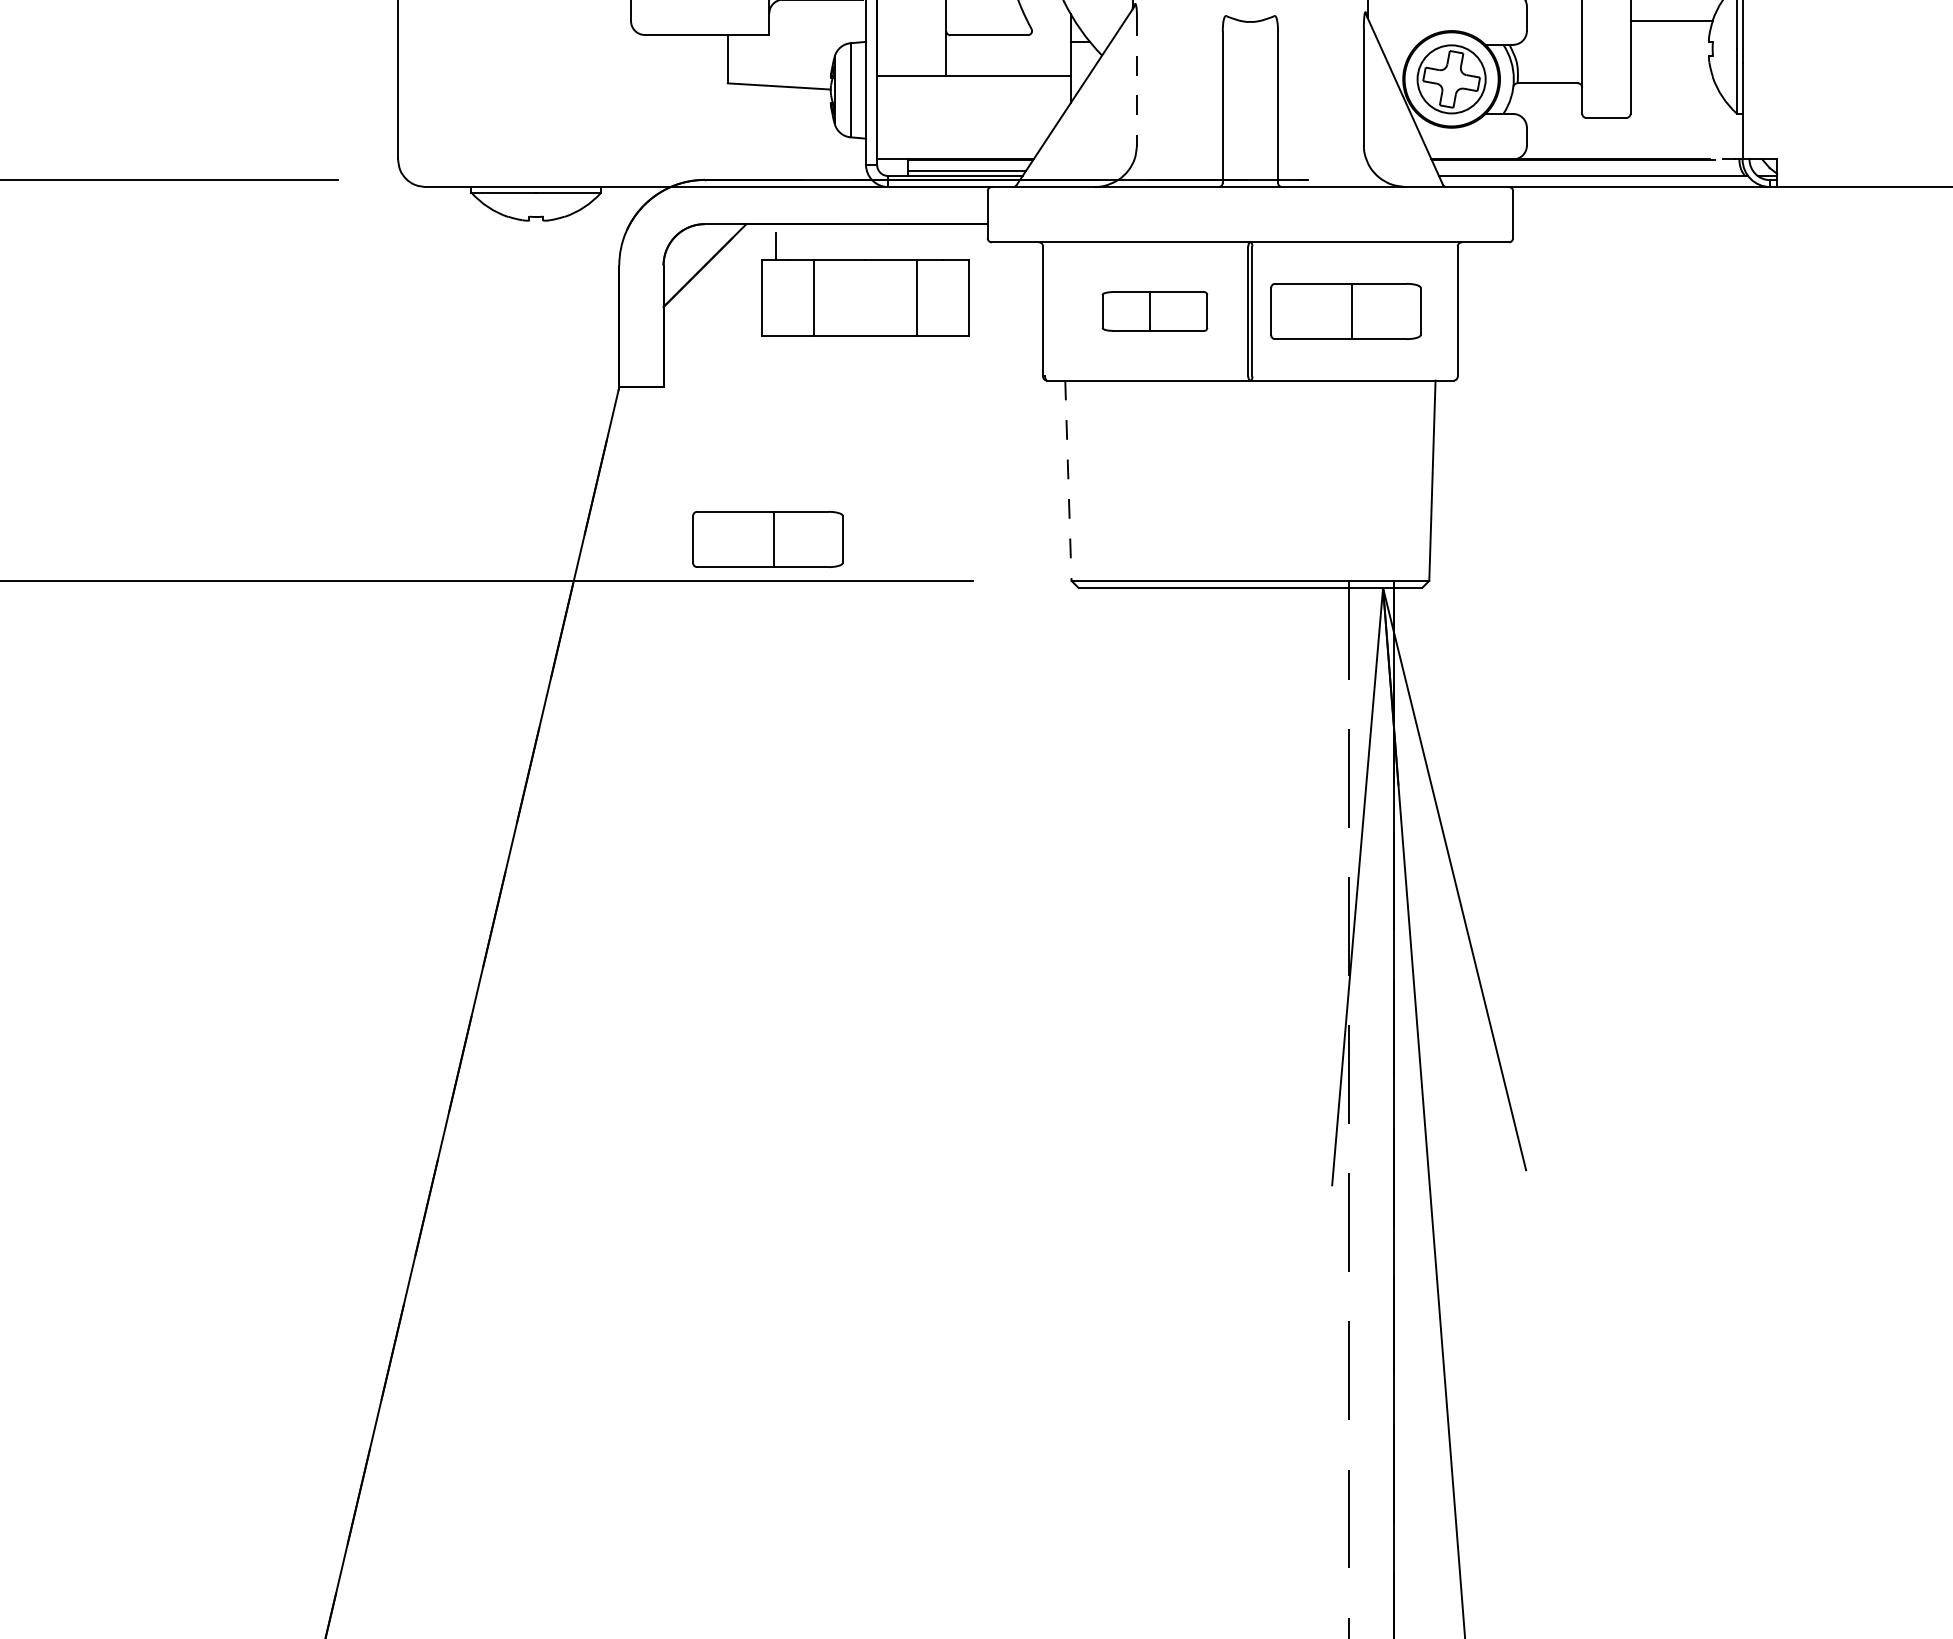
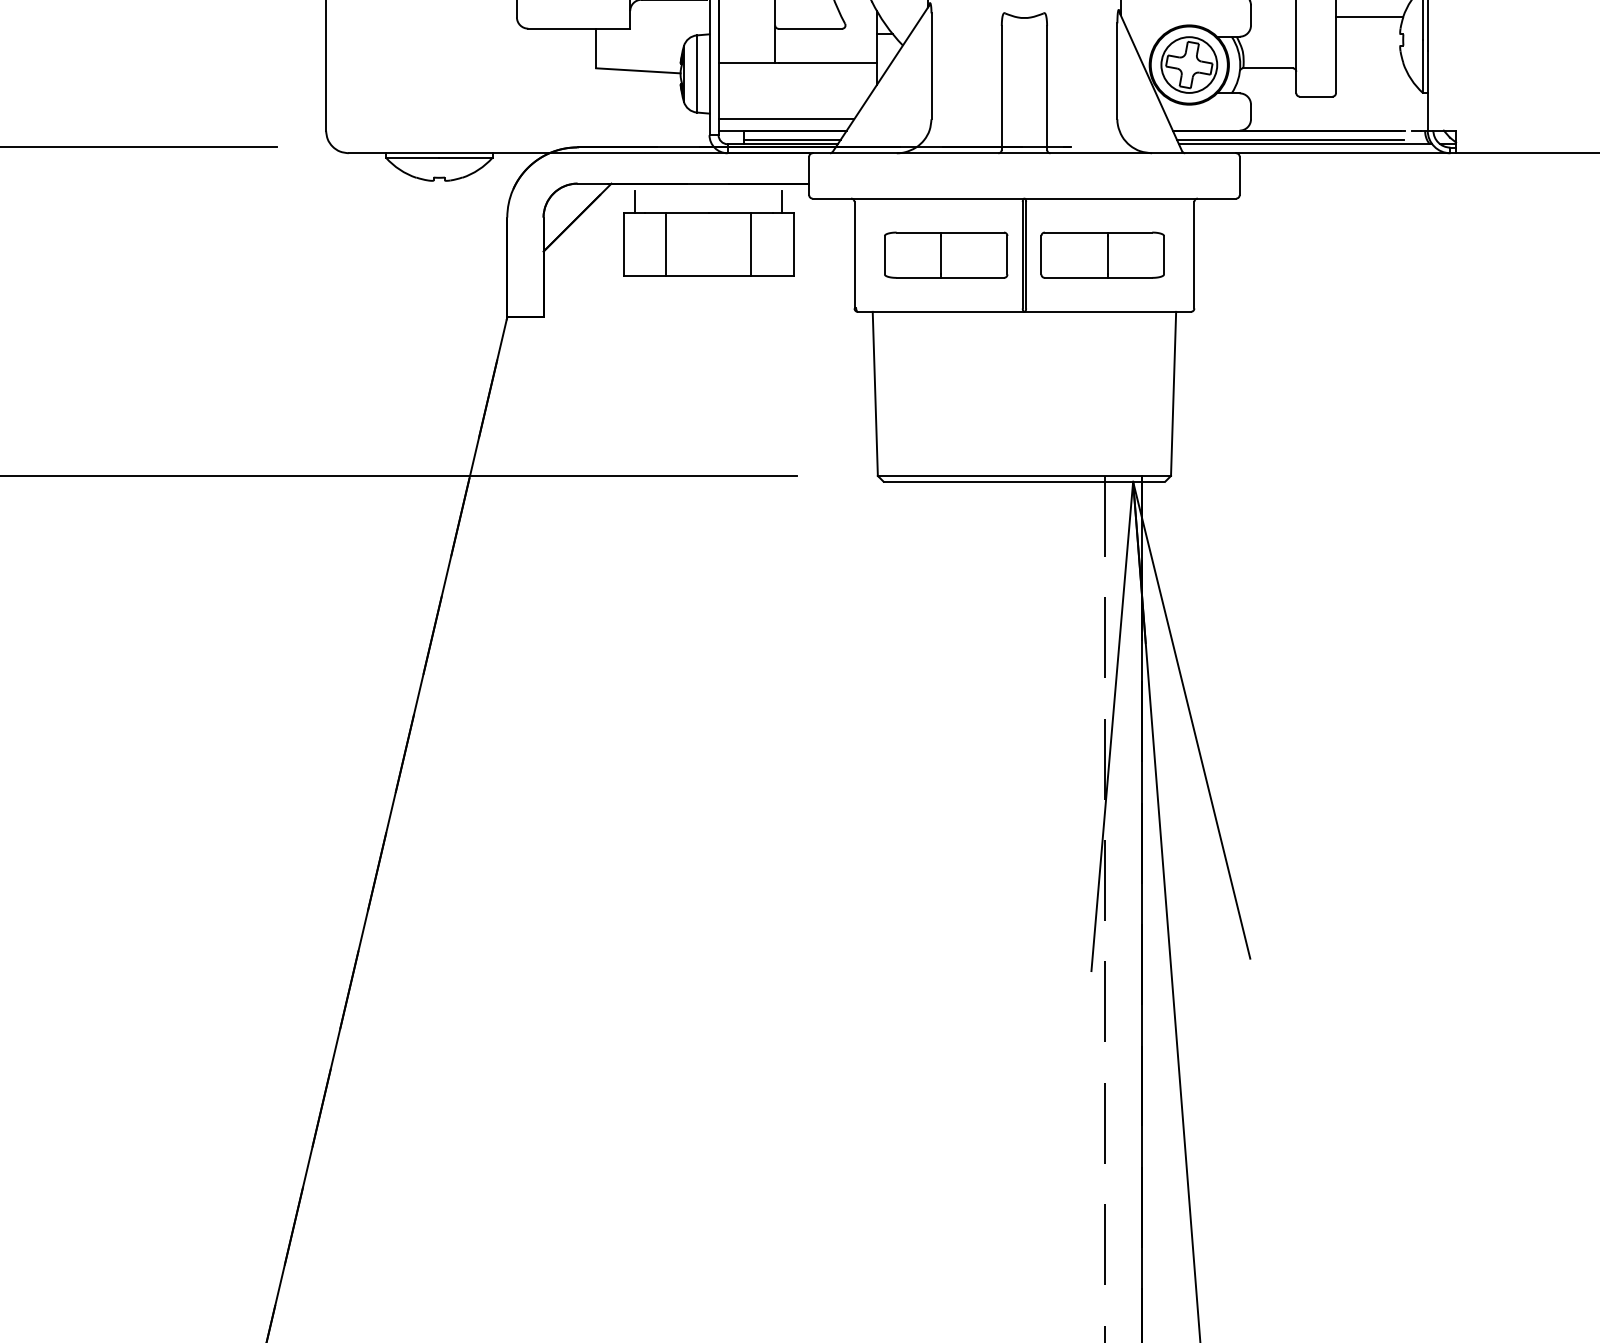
line: (1136, 80) -> (931, 65), dashed -> solid
line: (959, 145) -> (786, 119), added
line: (1575, 170) -> (1290, 139), added
line: (954, 246) -> (781, 201), added
part: (1154, 311) -> (945, 255), size x1.43
line: (1068, 481) -> (875, 394), dashed -> solid
part: (767, 539) -> (628, 442), removed

